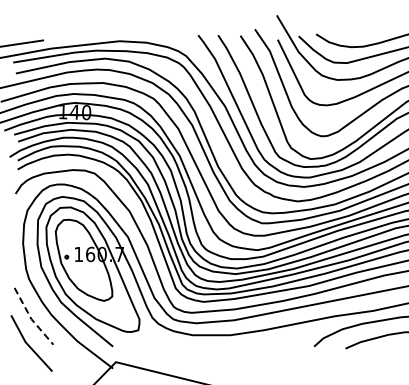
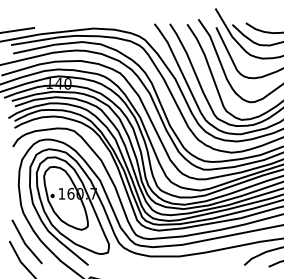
line: (31, 319) -> (25, 244), dashed -> solid

